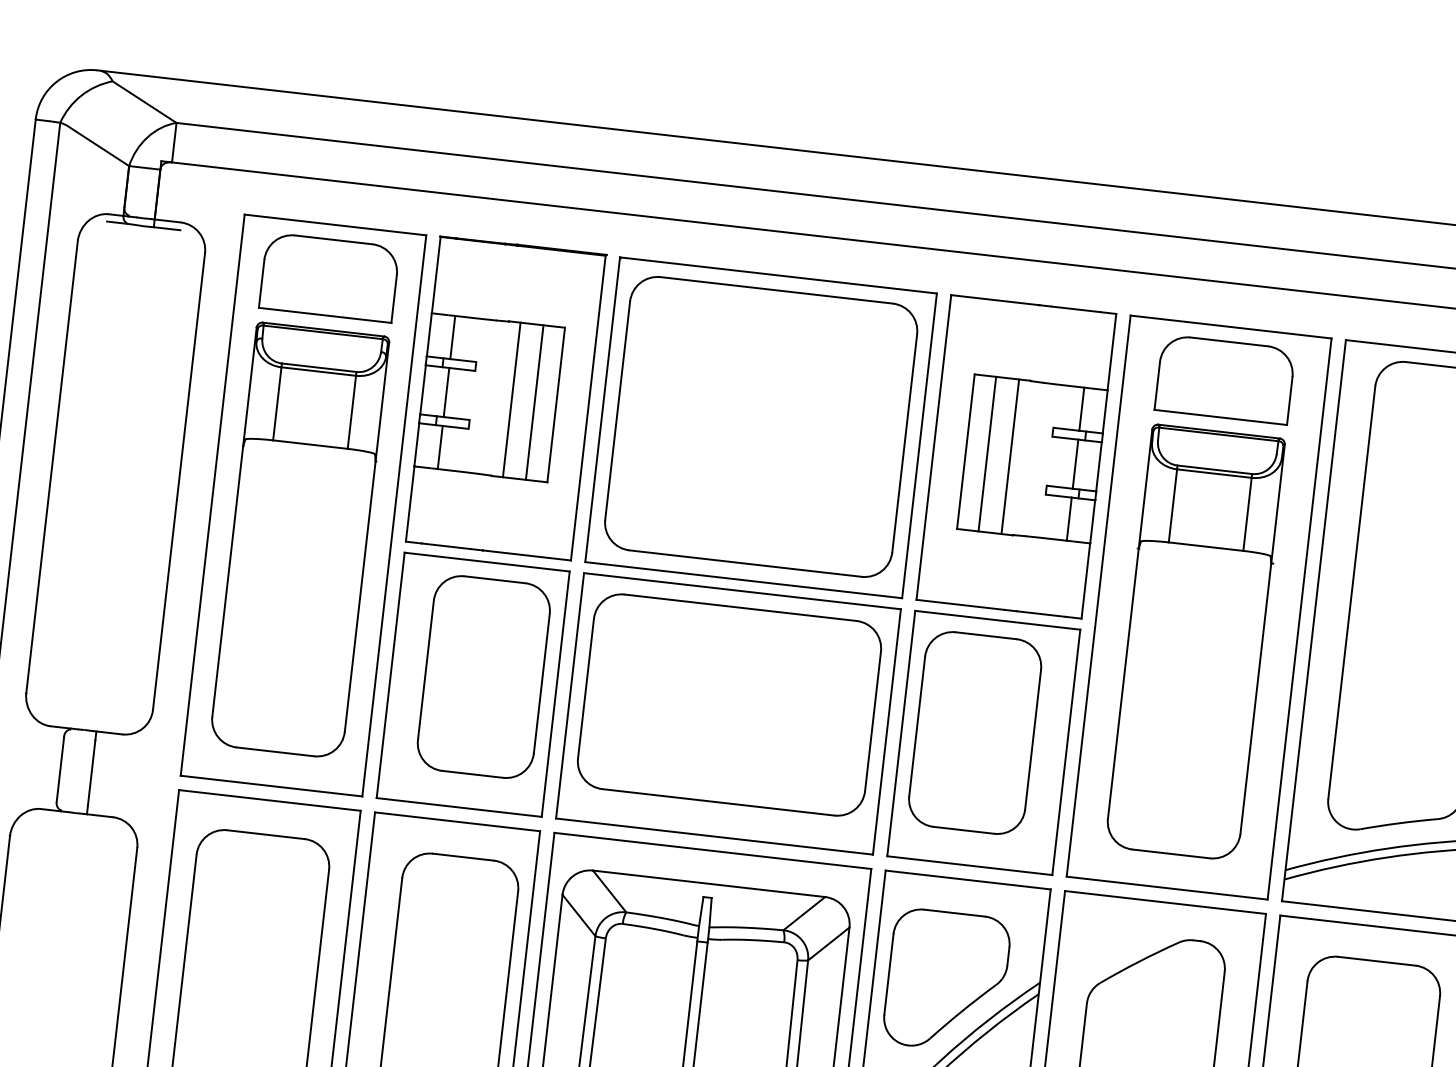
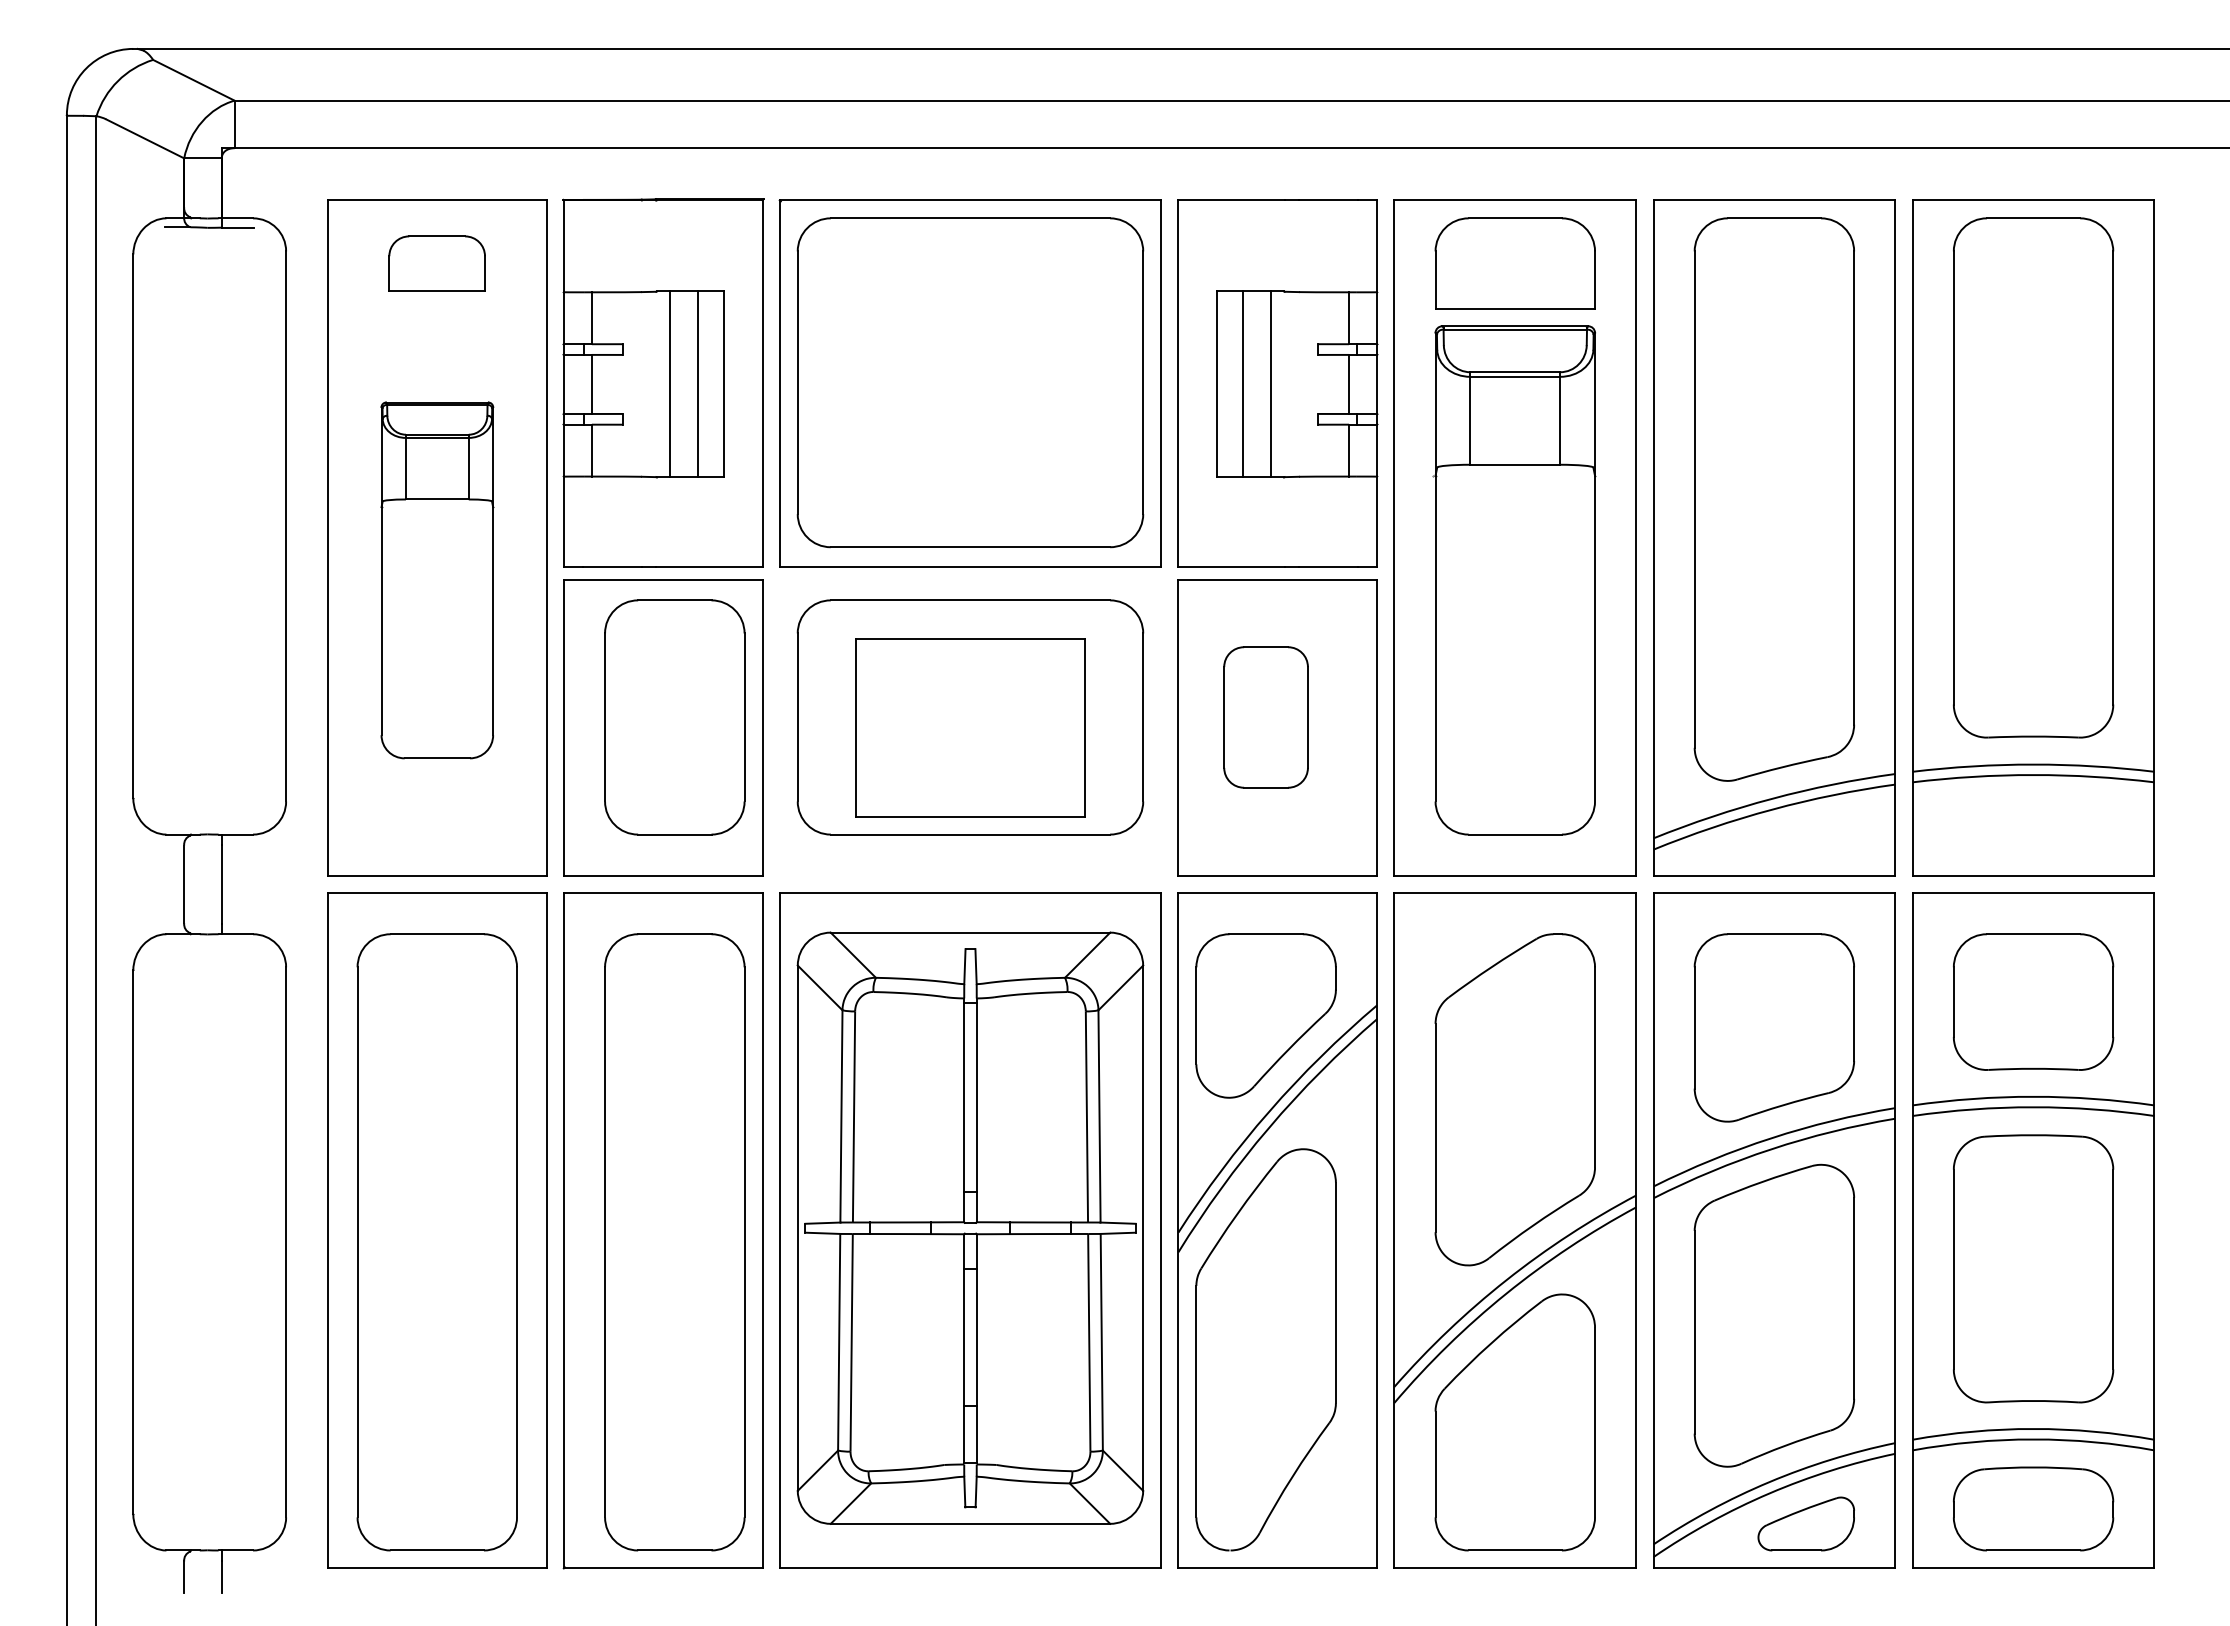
part: (328, 277) -> (436, 263), size x0.6
part: (299, 540) -> (437, 580), size x0.7
part: (728, 713) -> (970, 727), size x0.6
part: (974, 732) -> (1265, 717), size x0.6

